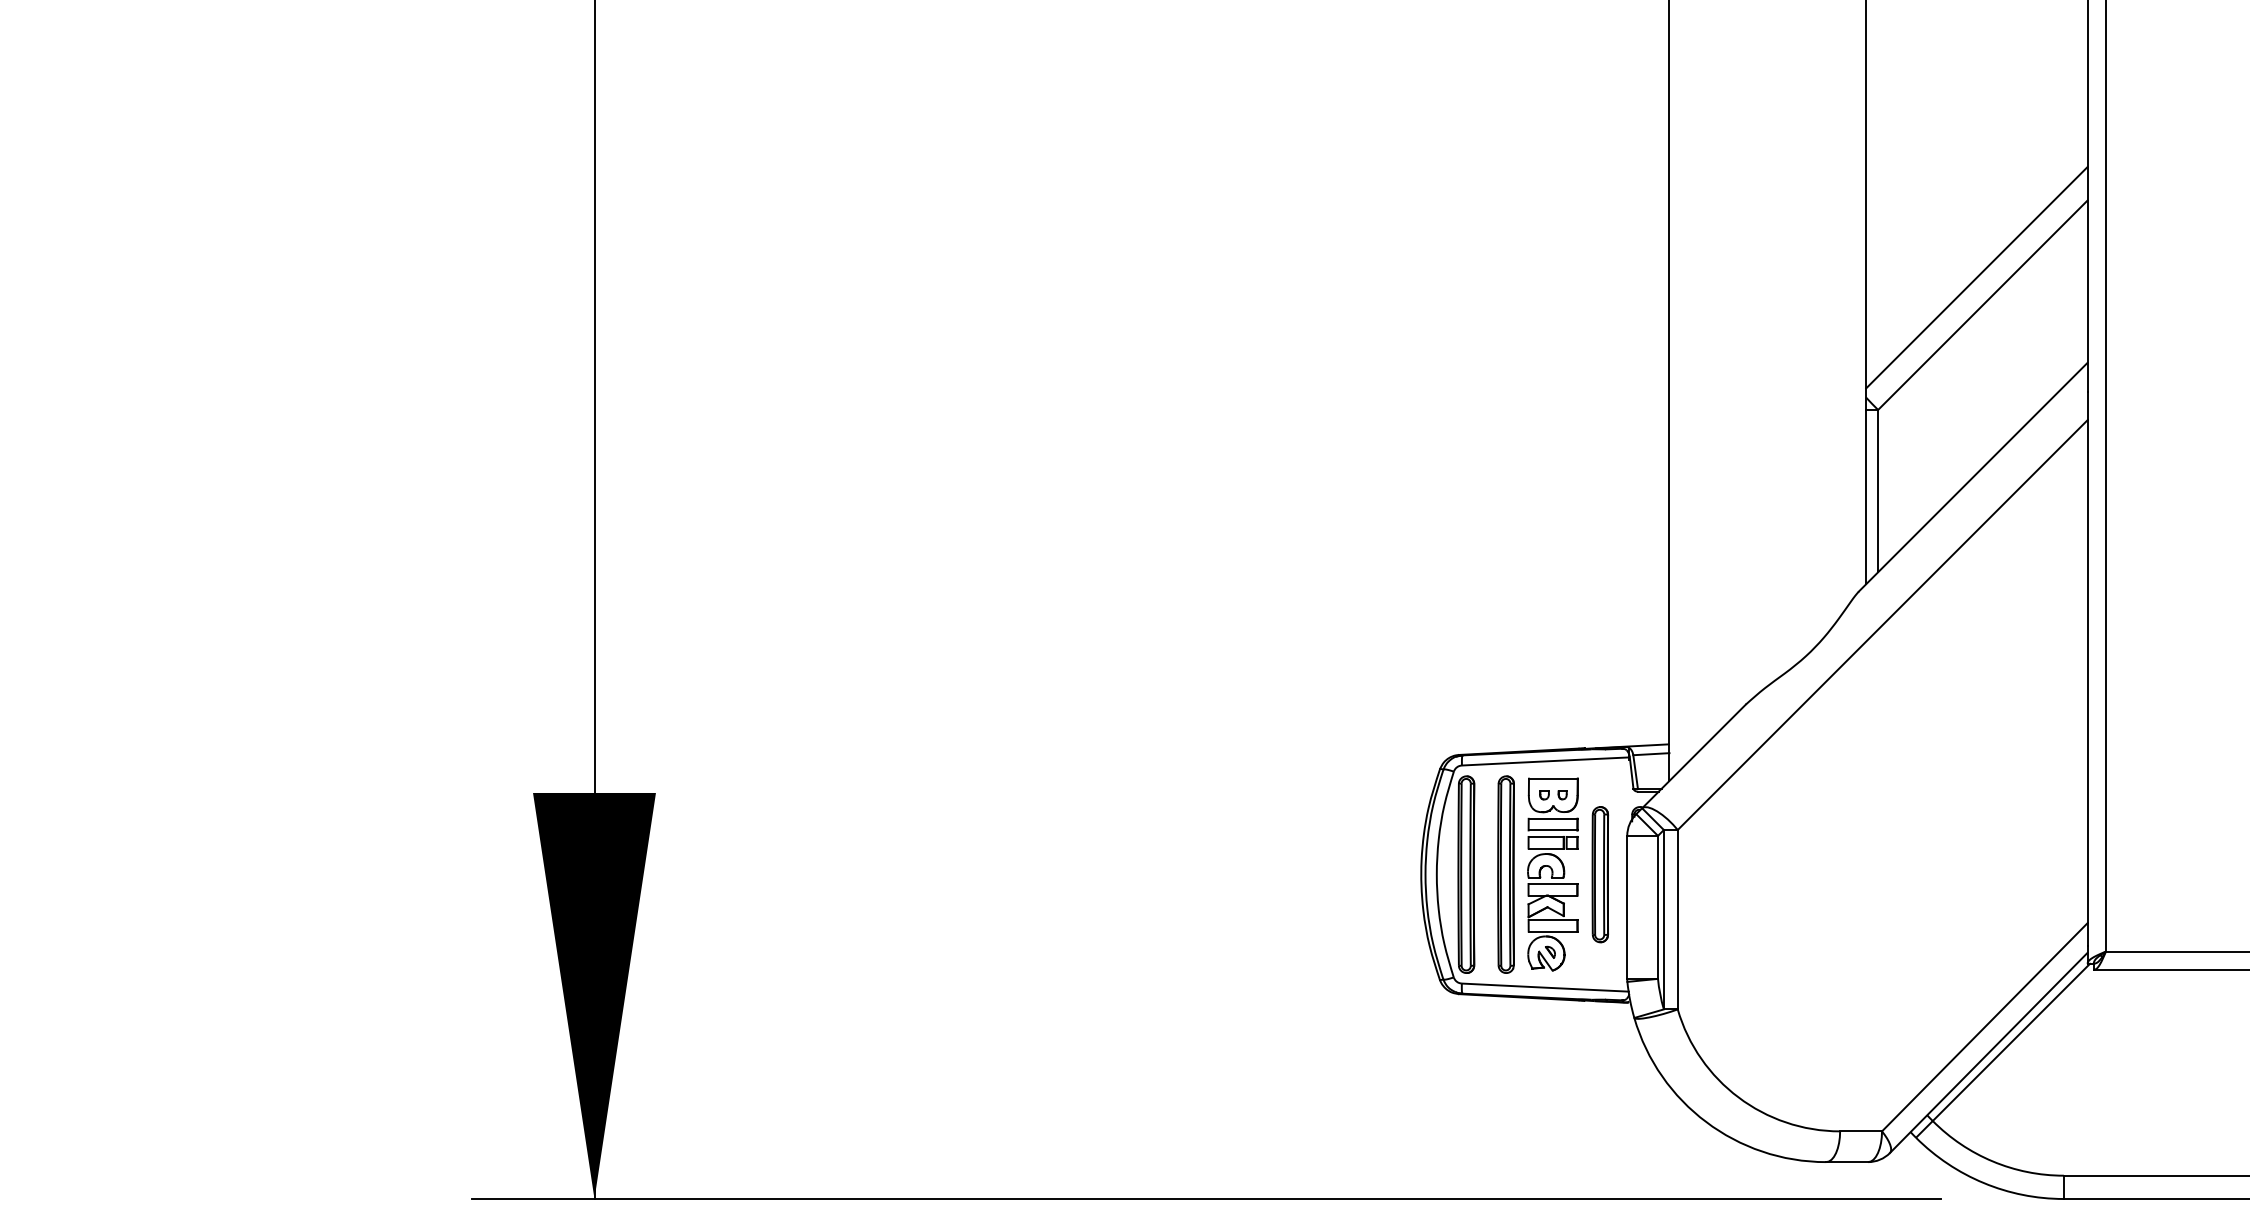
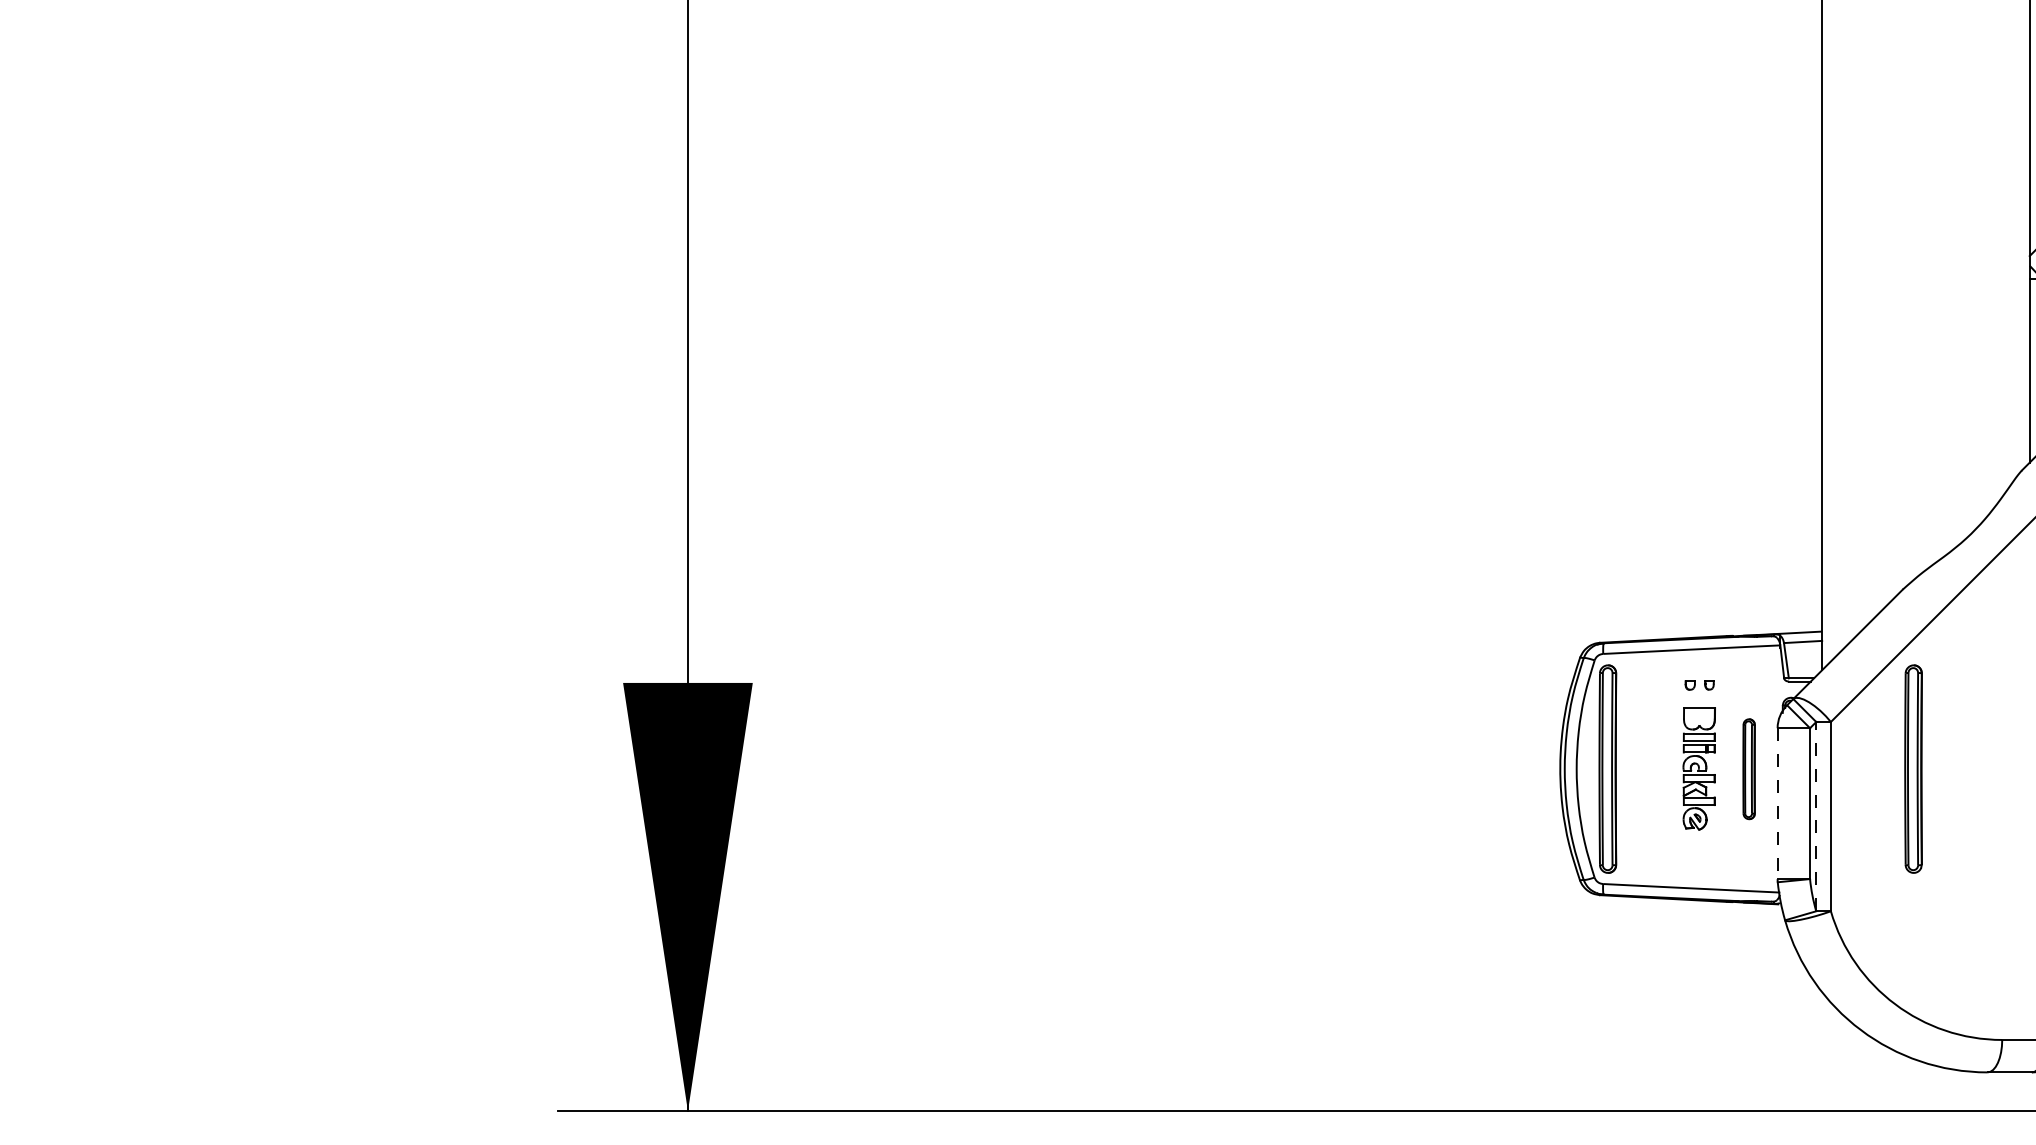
part: (1505, 874) -> (1912, 768), moved
part: (1552, 874) -> (1698, 768), size x0.6
part: (1599, 874) -> (1748, 768), size x0.7
line: (1627, 907) -> (1777, 803), solid -> dashed
line: (1663, 919) -> (1815, 816), solid -> dashed

